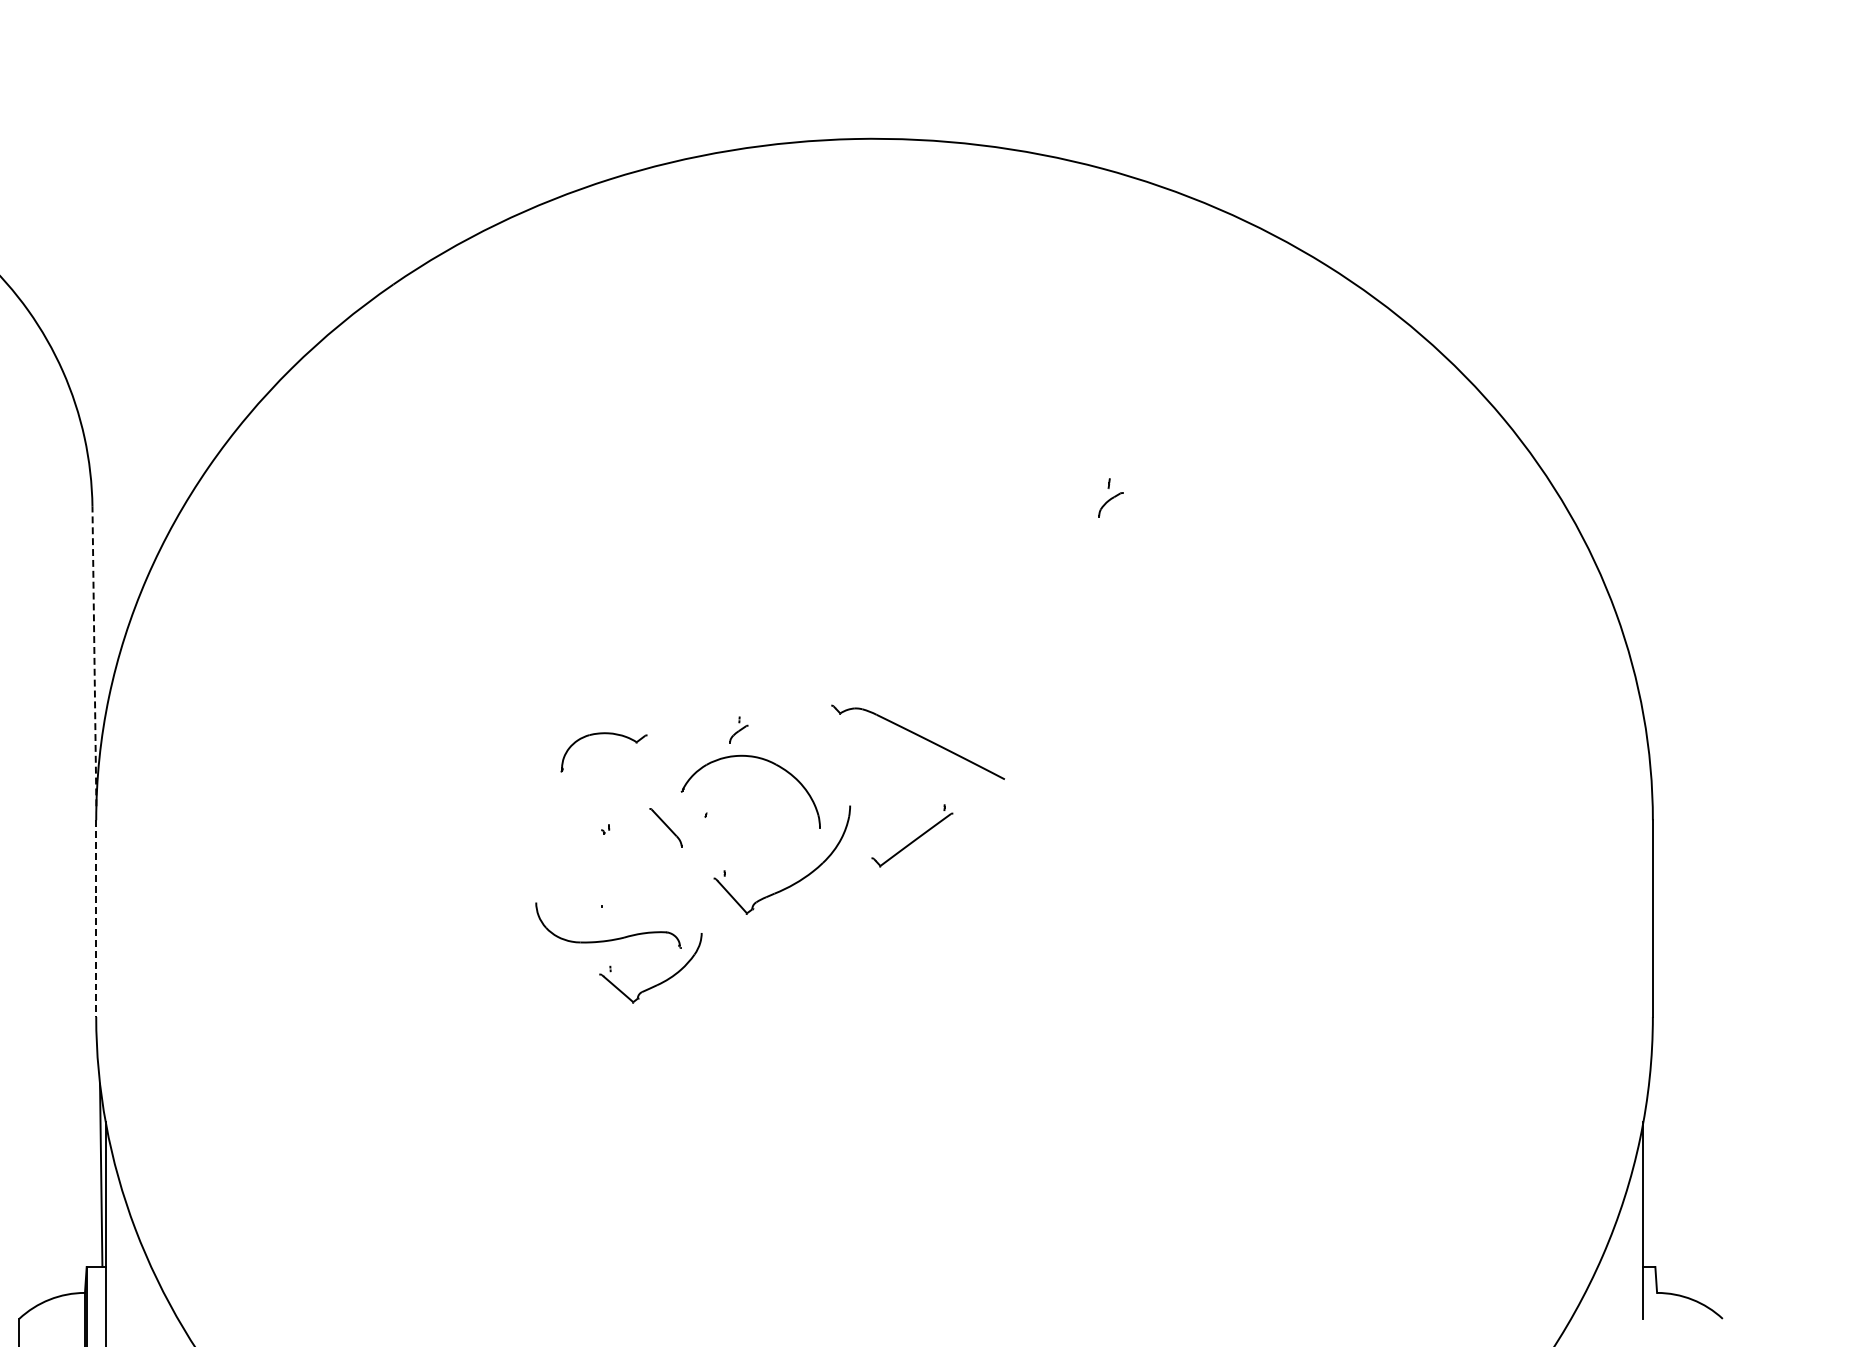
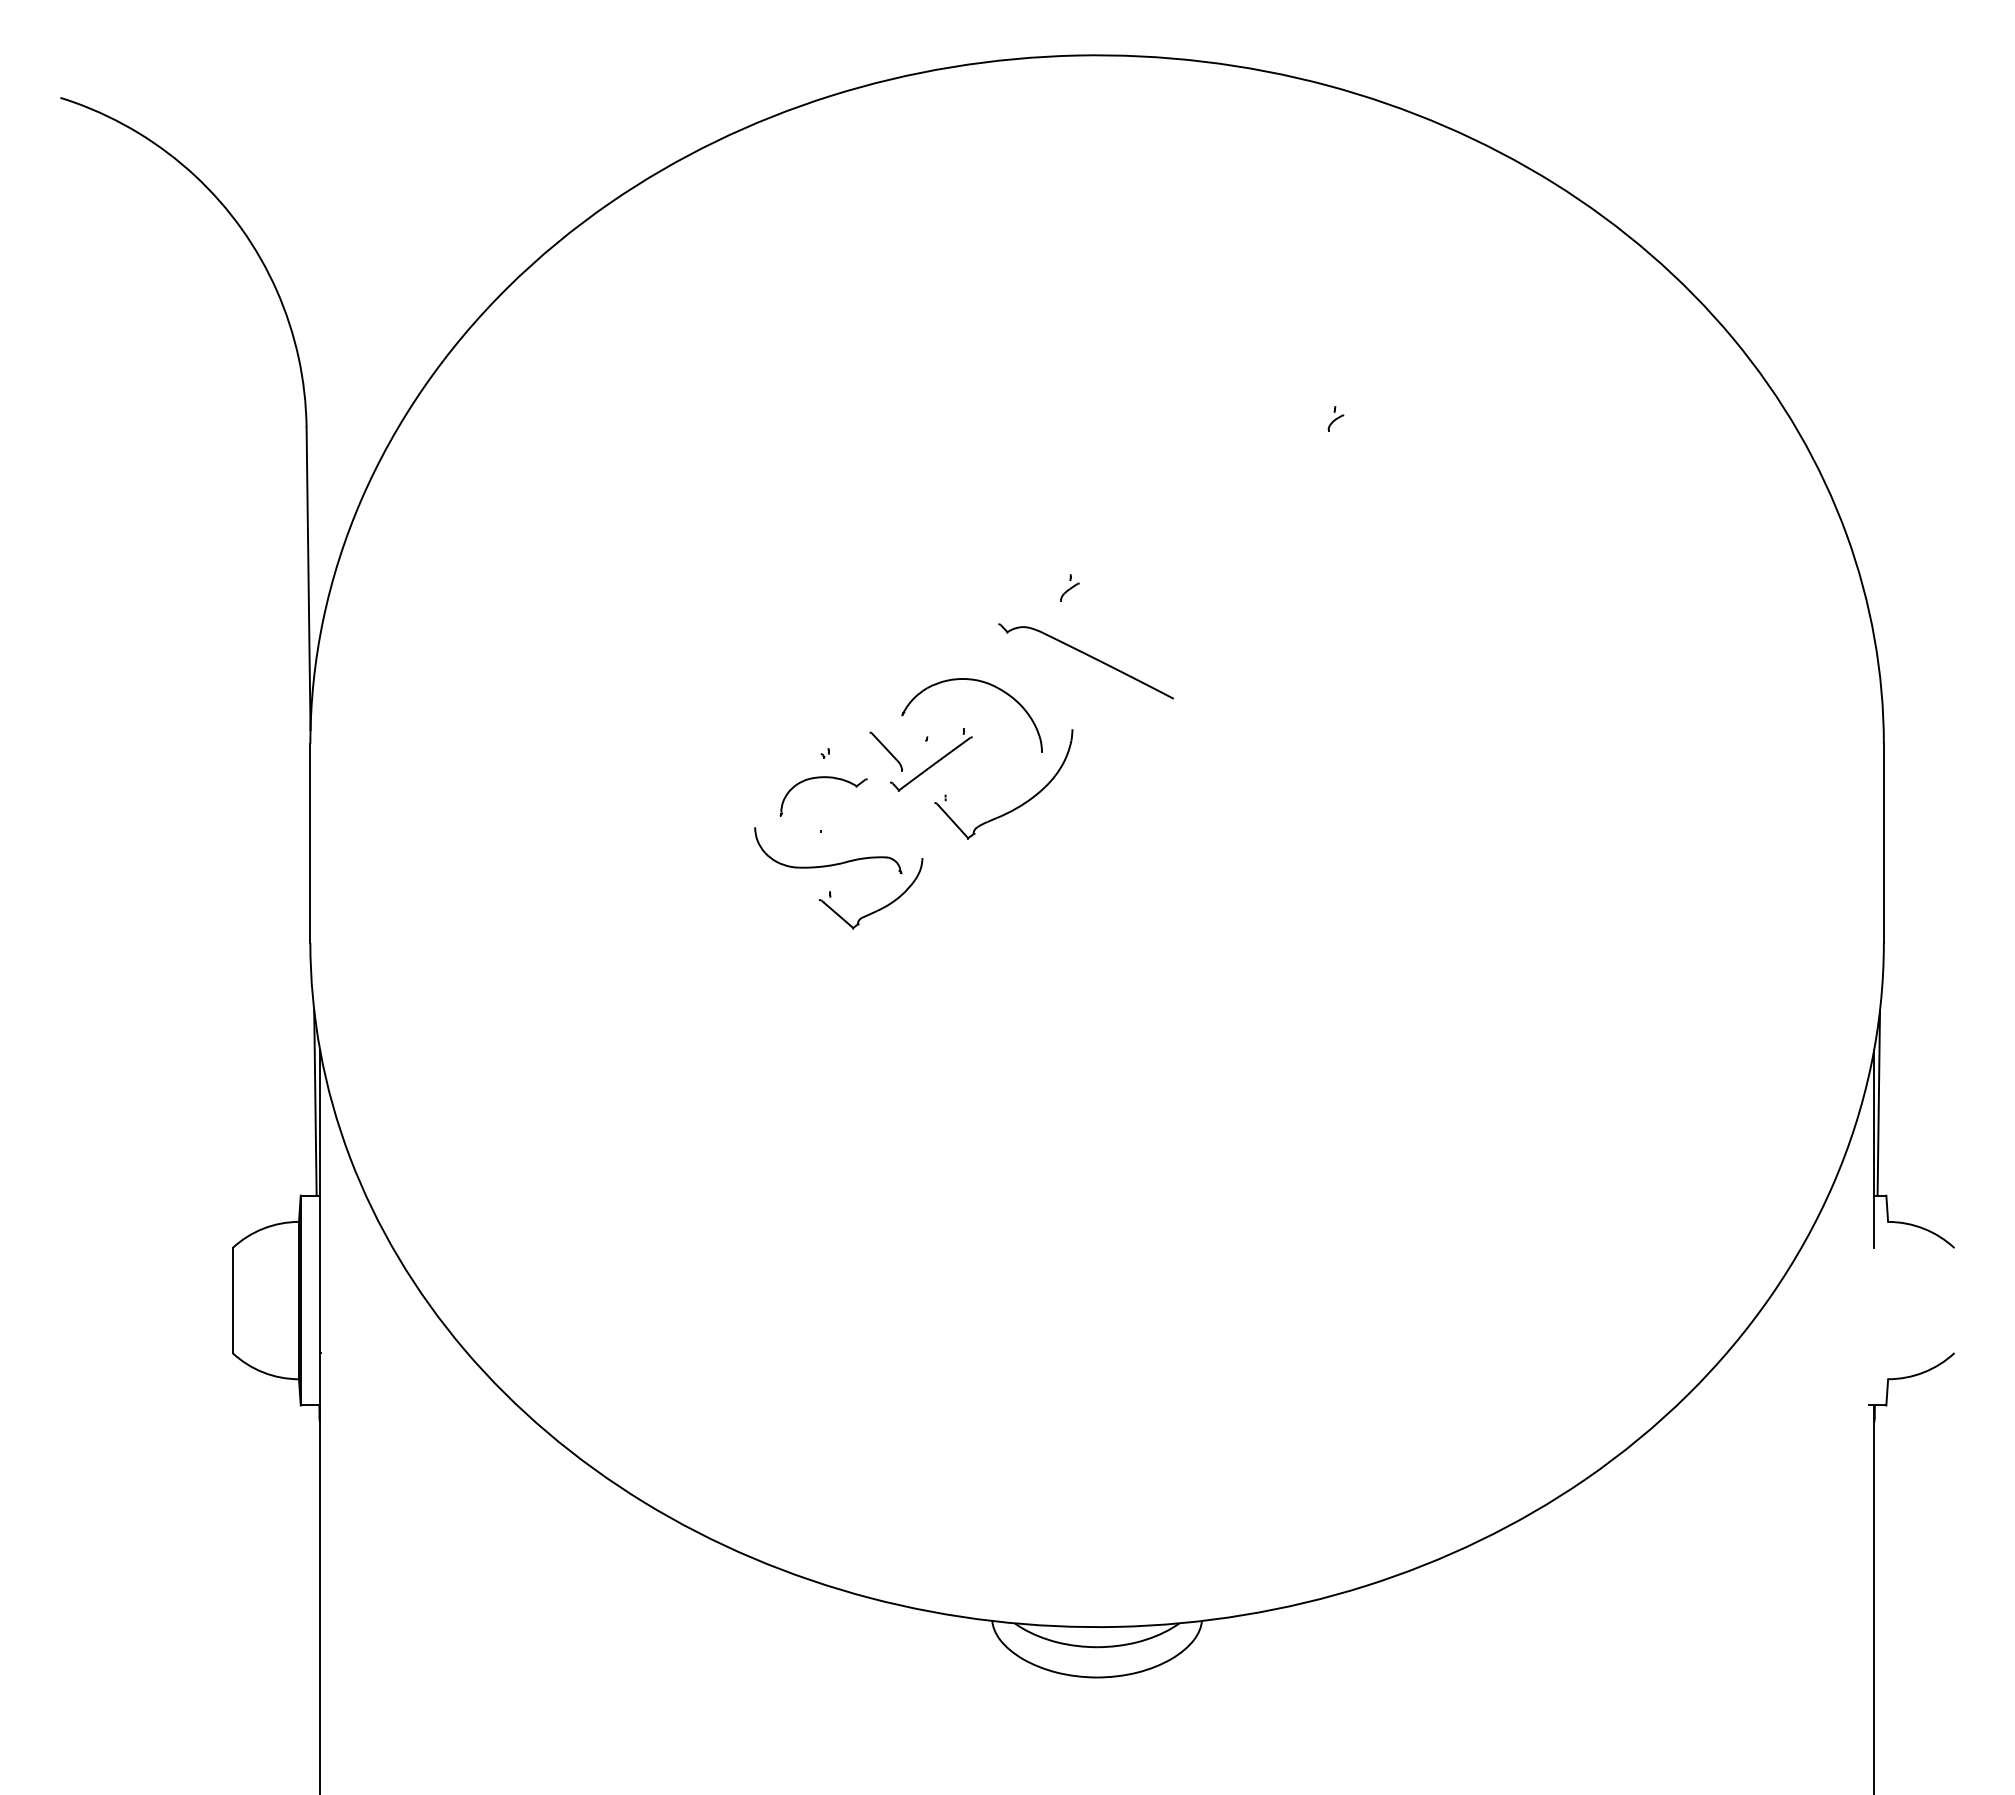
part: (1110, 498) -> (1335, 418), size x0.62
line: (94, 656) -> (308, 578), dashed -> solid
part: (738, 729) -> (1069, 587), moved
part: (603, 734) -> (823, 778), moved
part: (917, 742) -> (1085, 661), moved
part: (912, 835) -> (931, 759), moved
line: (96, 919) -> (310, 844), dashed -> solid
line: (1647, 1174) -> (1878, 1102), added

